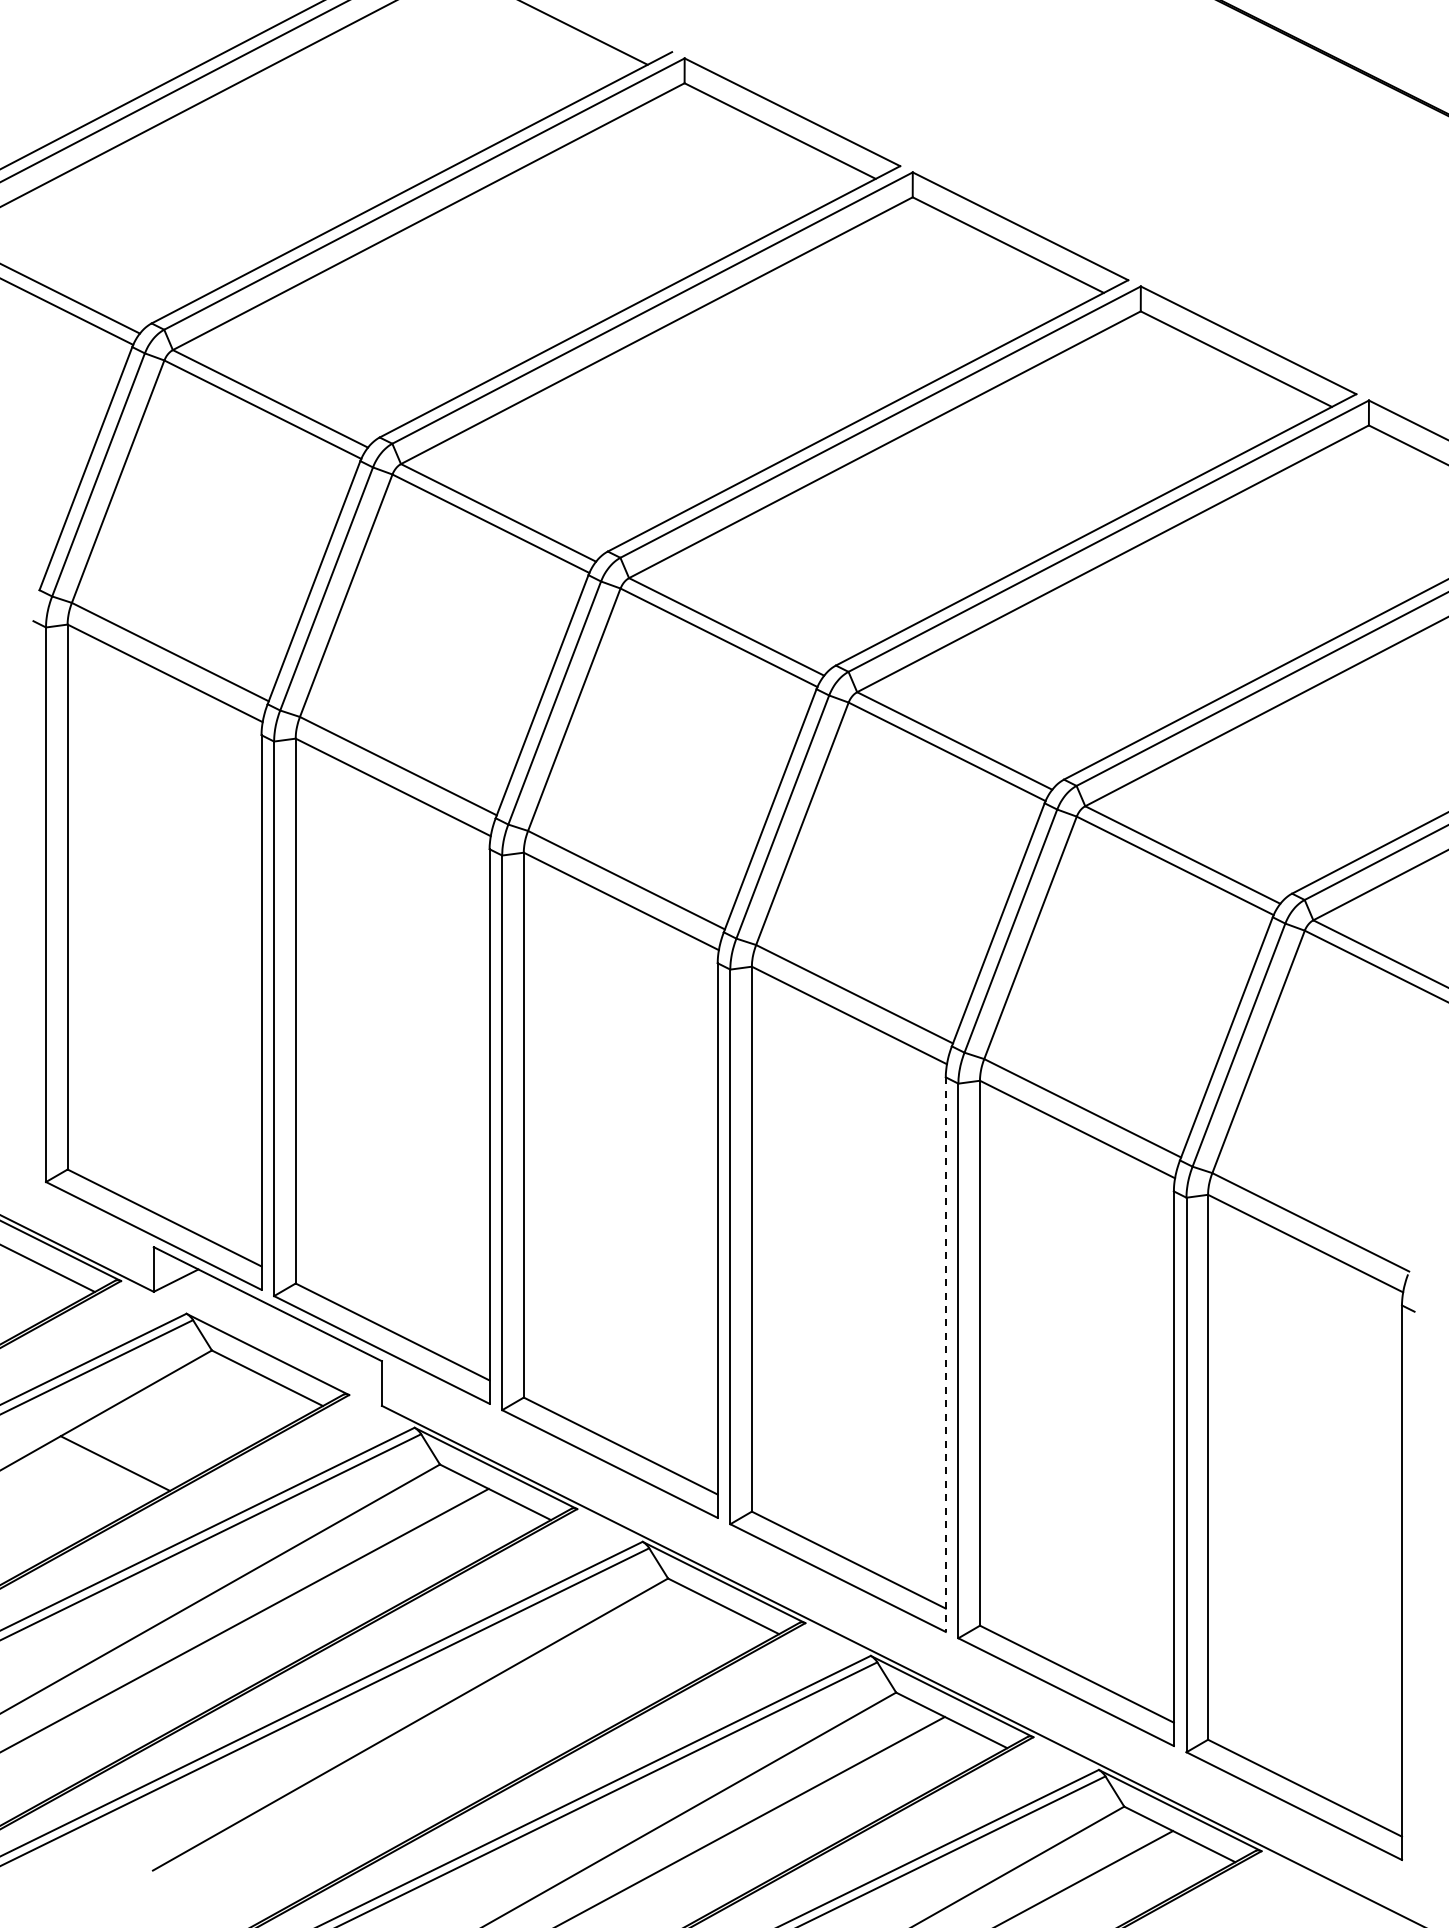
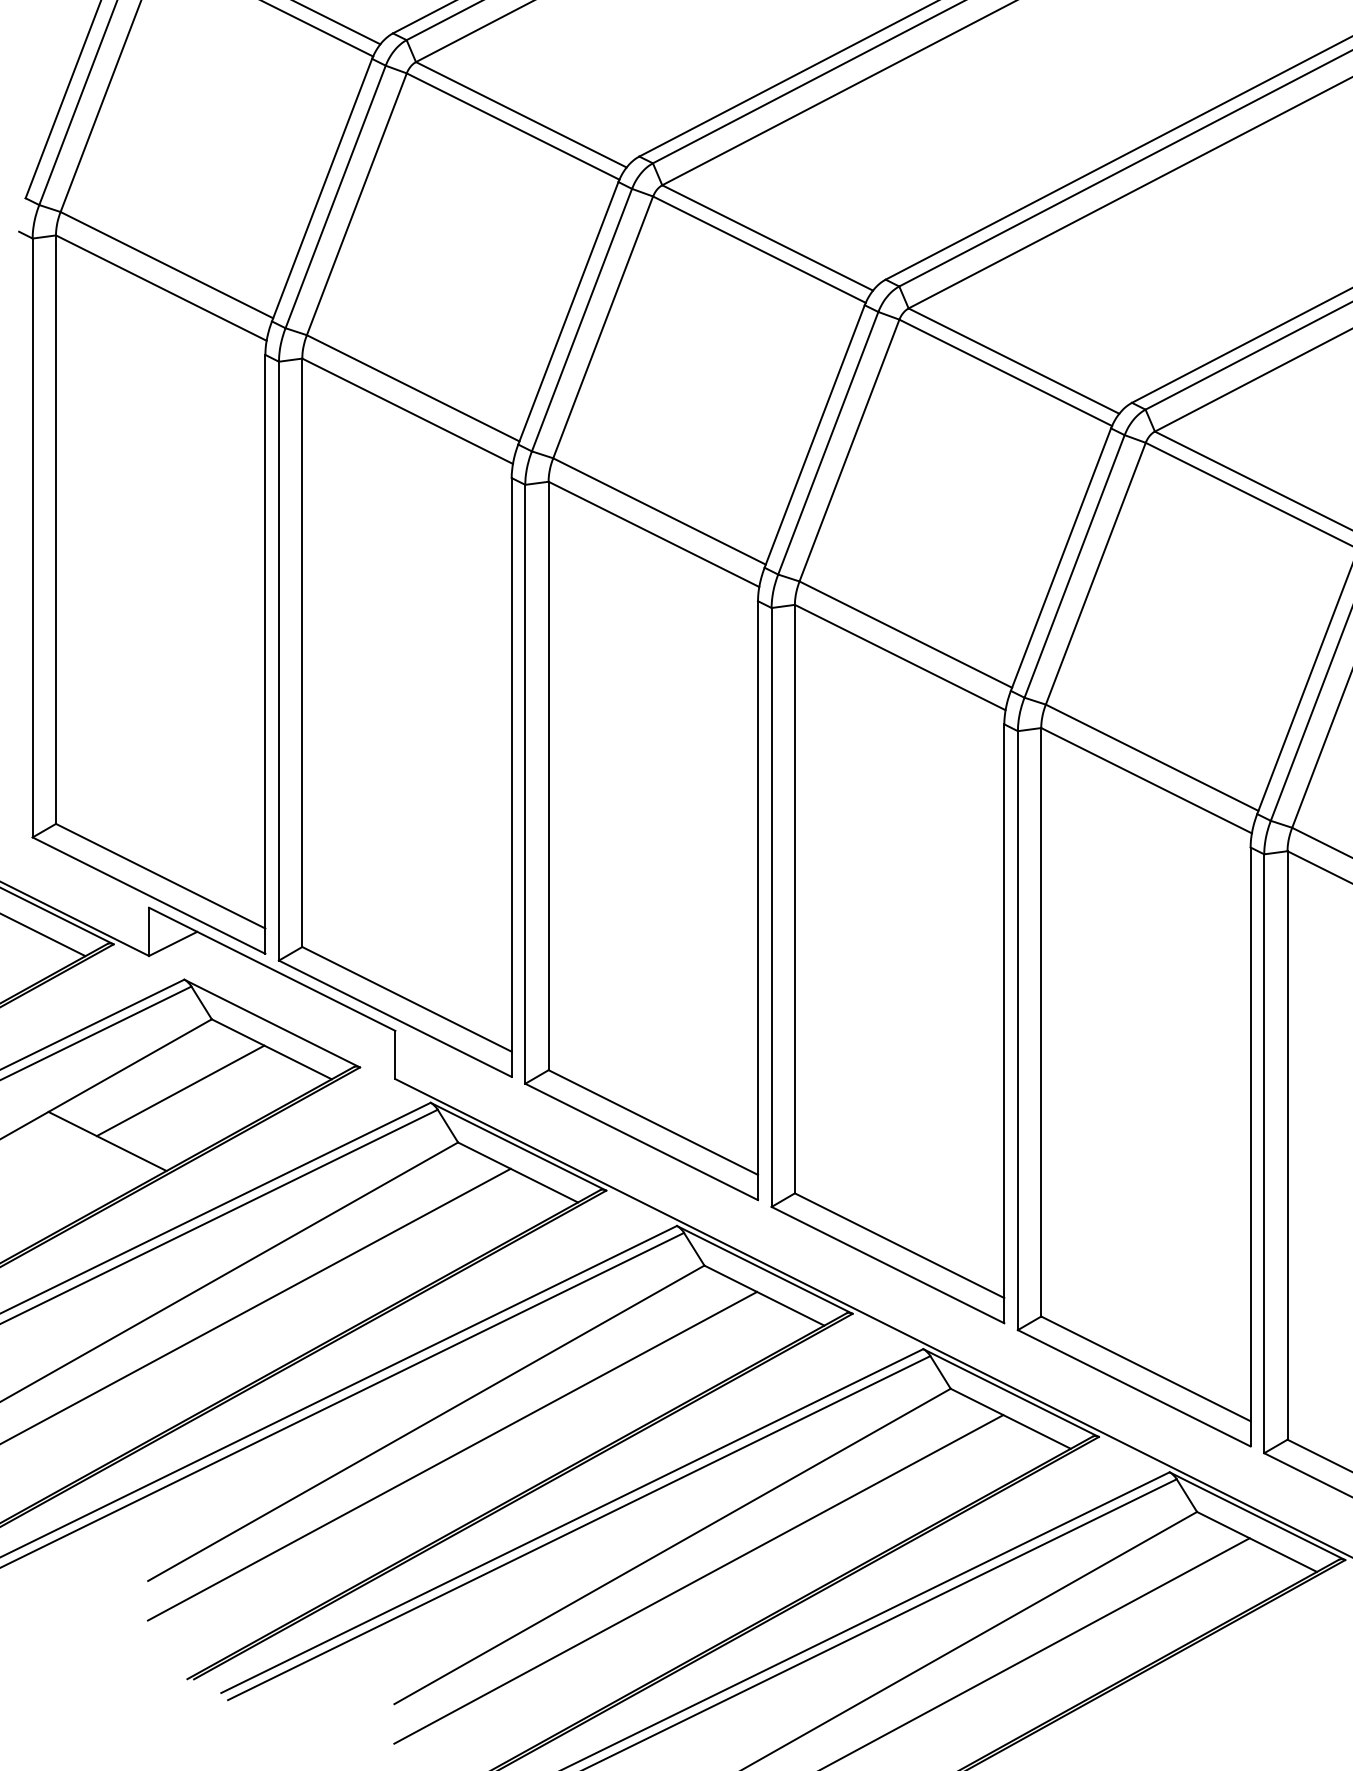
line: (945, 1355) -> (1004, 1024), dashed -> solid
line: (182, 1416) -> (180, 1090), added
line: (434, 1754) -> (452, 1455), added

